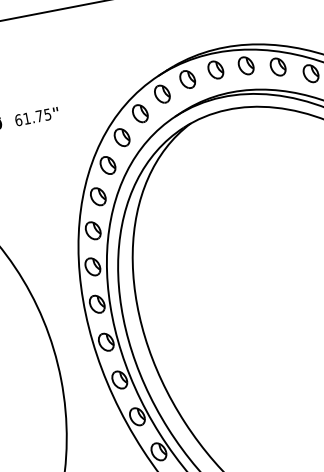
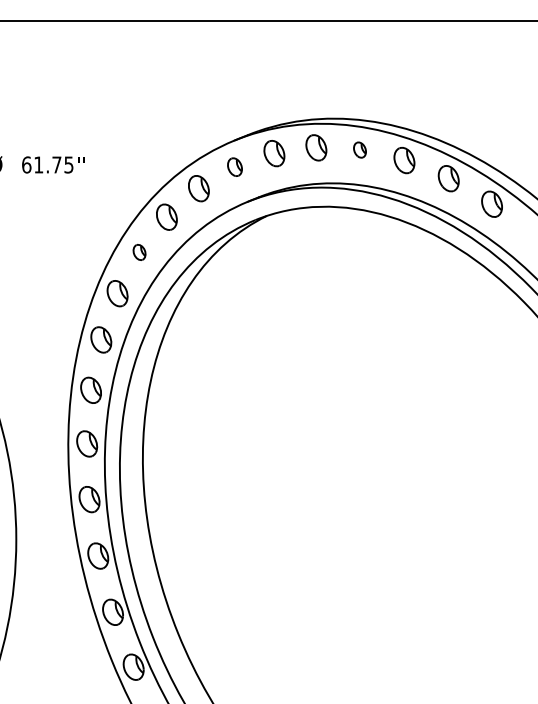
part: (245, 65) -> (359, 149), size x0.6
part: (161, 93) -> (234, 166), size x0.7
part: (107, 165) -> (139, 252), size x0.6

